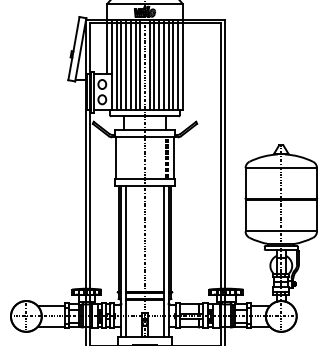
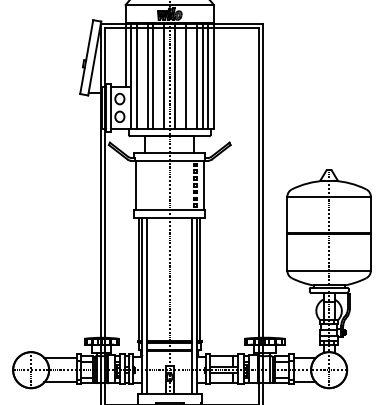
line: (121, 65) -> (142, 76), removed
line: (135, 65) -> (158, 76), removed
line: (154, 65) -> (180, 76), removed
line: (163, 65) -> (191, 76), removed

